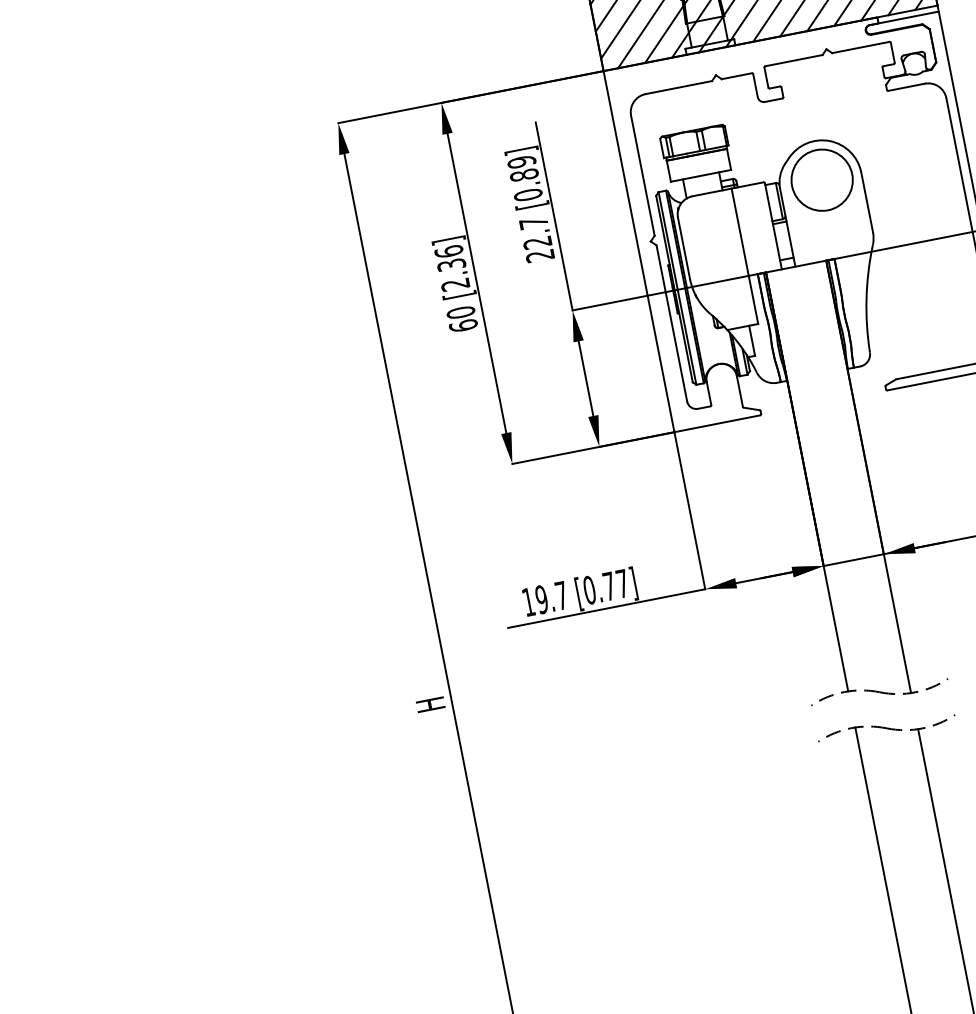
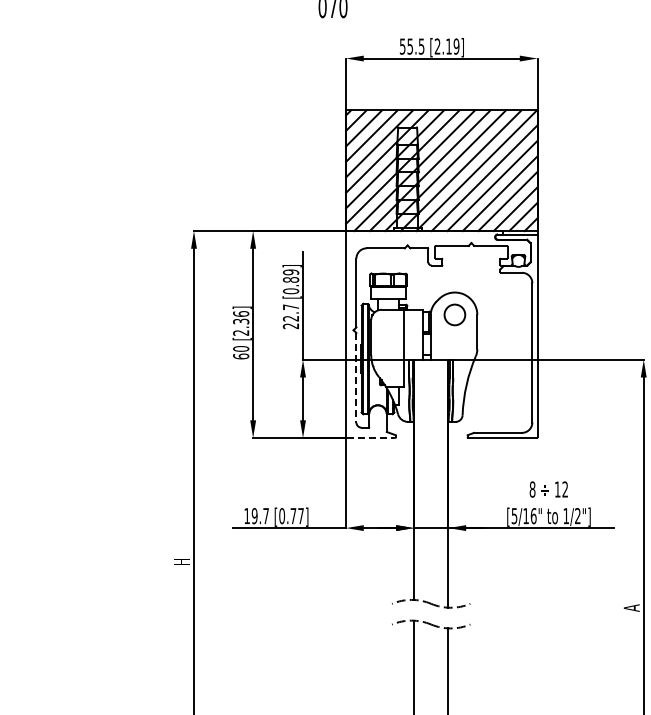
circle: (821, 179) -> (454, 314), size x0.6
line: (671, 322) -> (356, 377), solid -> dashed
line: (718, 424) -> (371, 438), solid -> dashed

